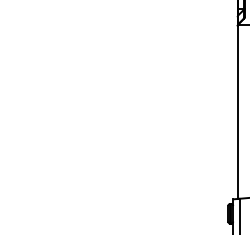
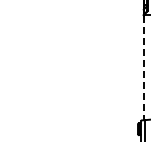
line: (237, 113) -> (143, 68), solid -> dashed

